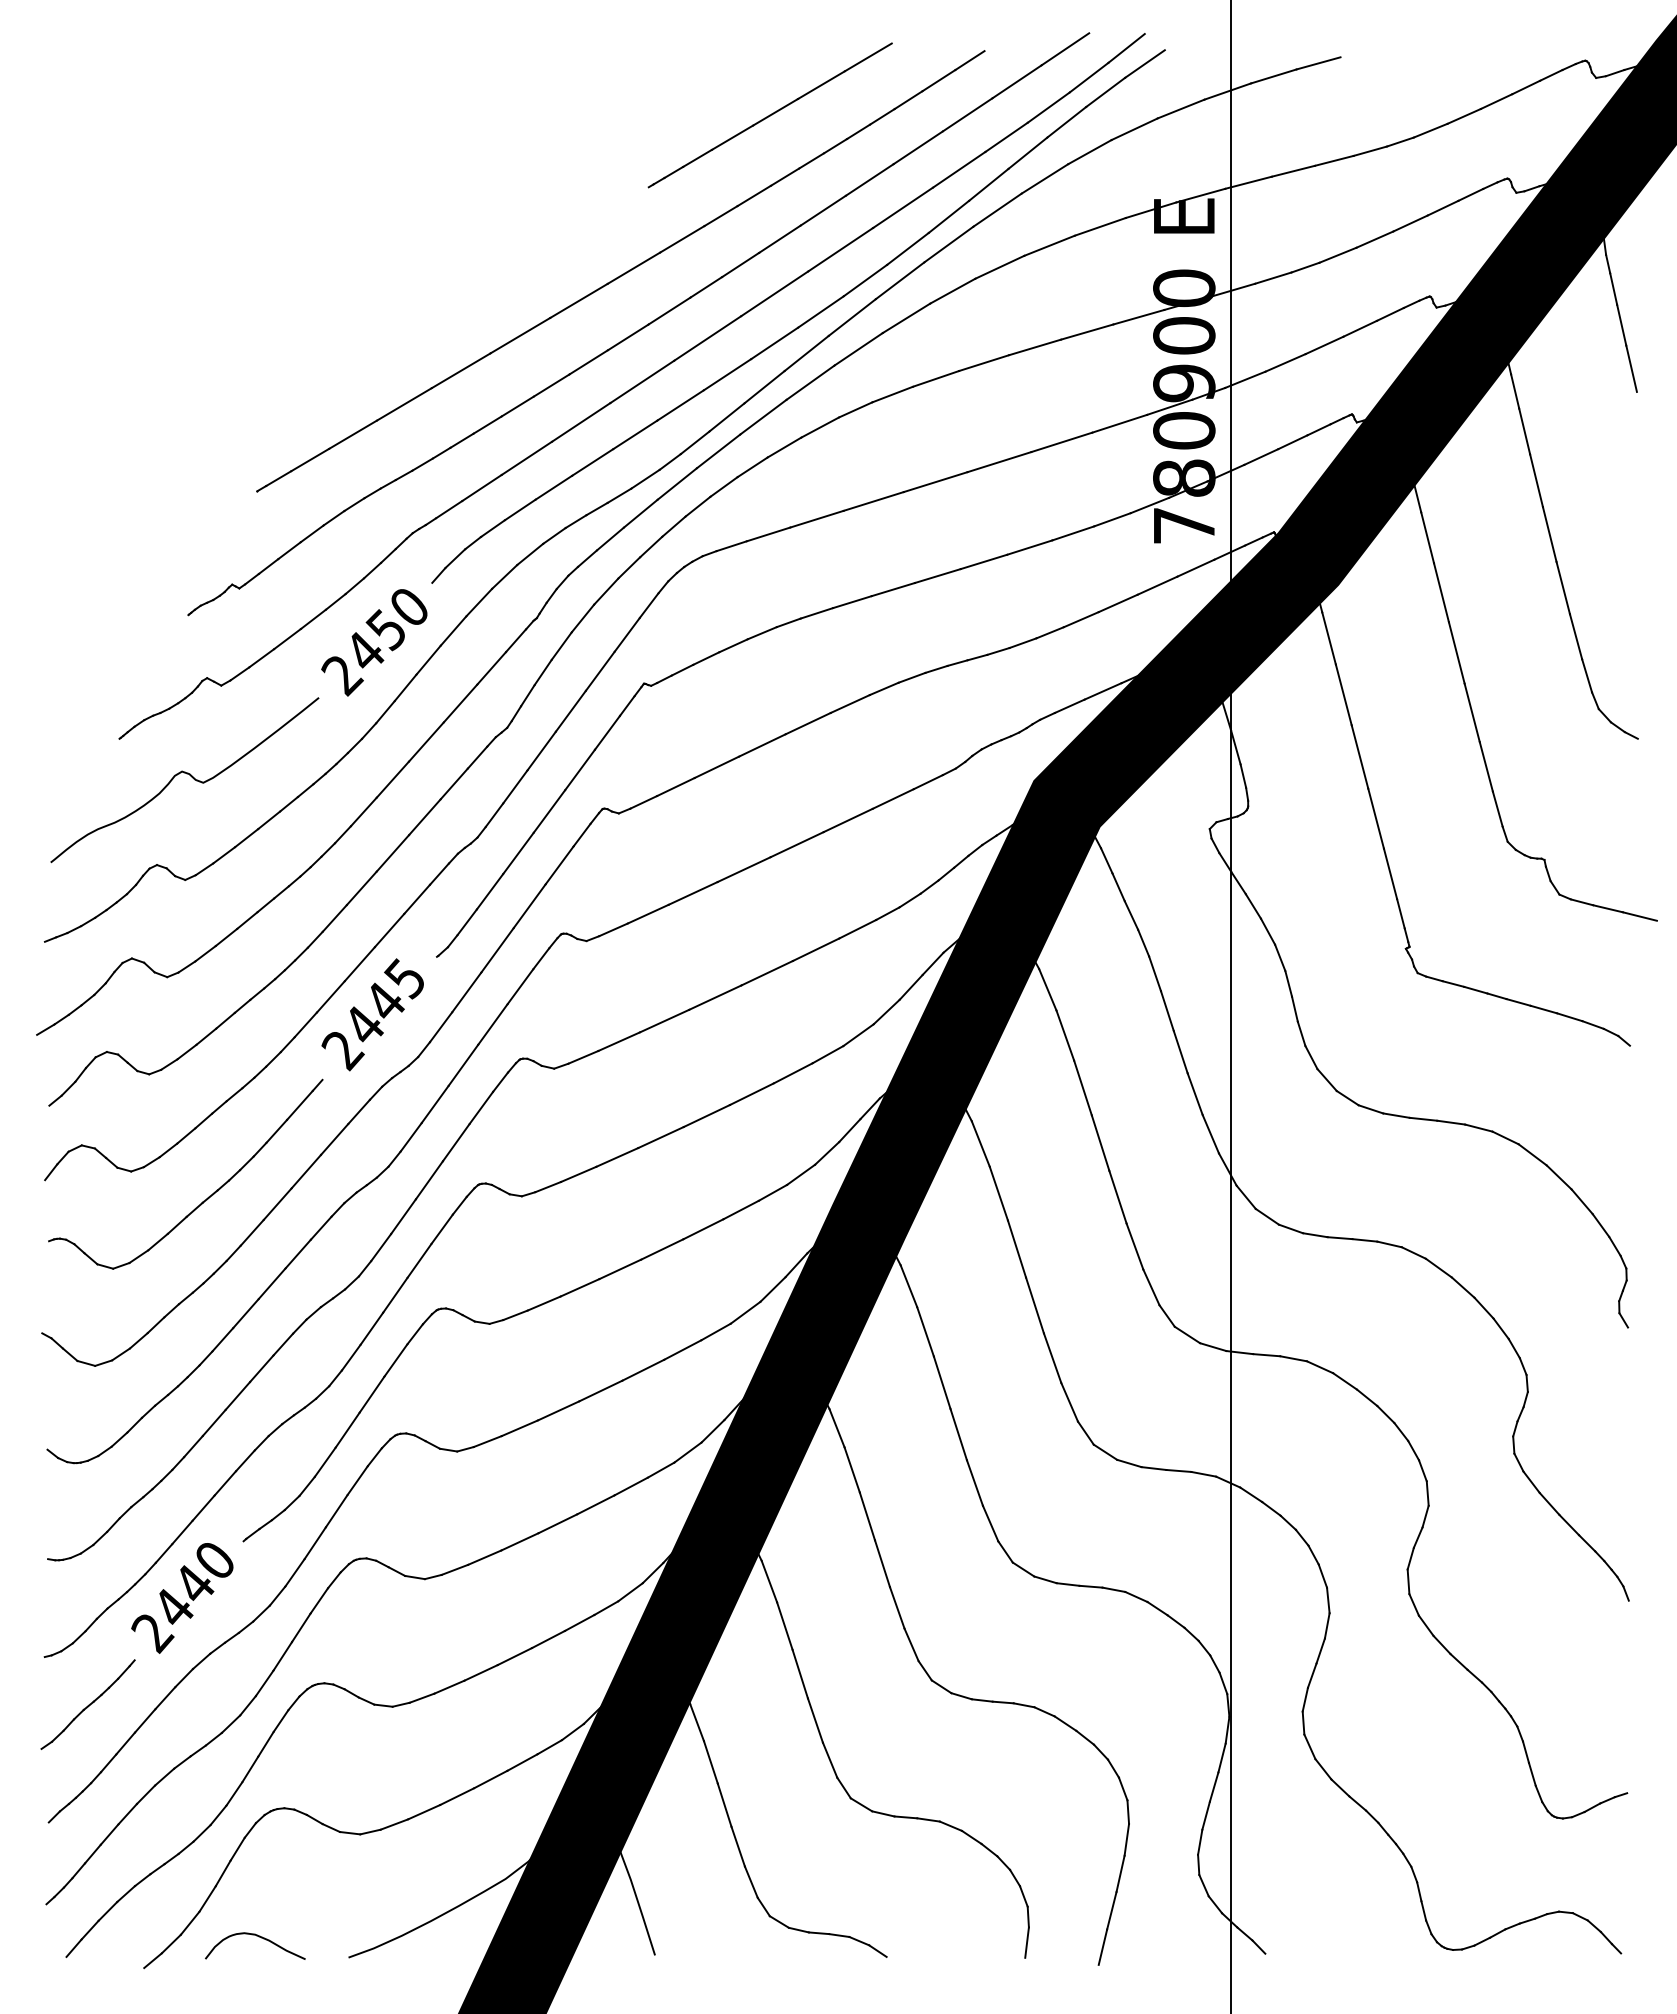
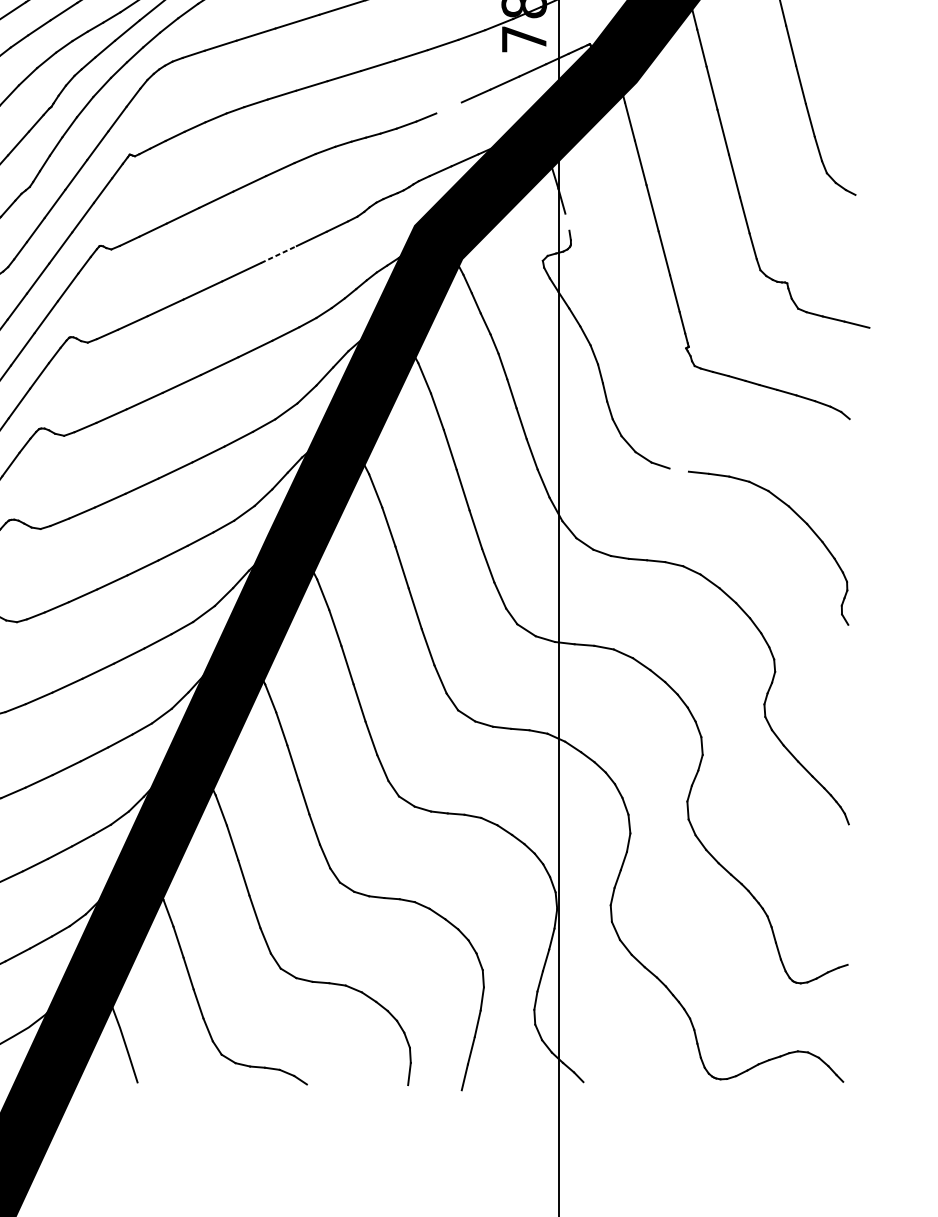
line: (1080, 619) -> (448, 107), removed
line: (1243, 775) -> (567, 221), removed
line: (848, 820) -> (279, 254), solid -> dashed
line: (1396, 1115) -> (679, 470), removed

